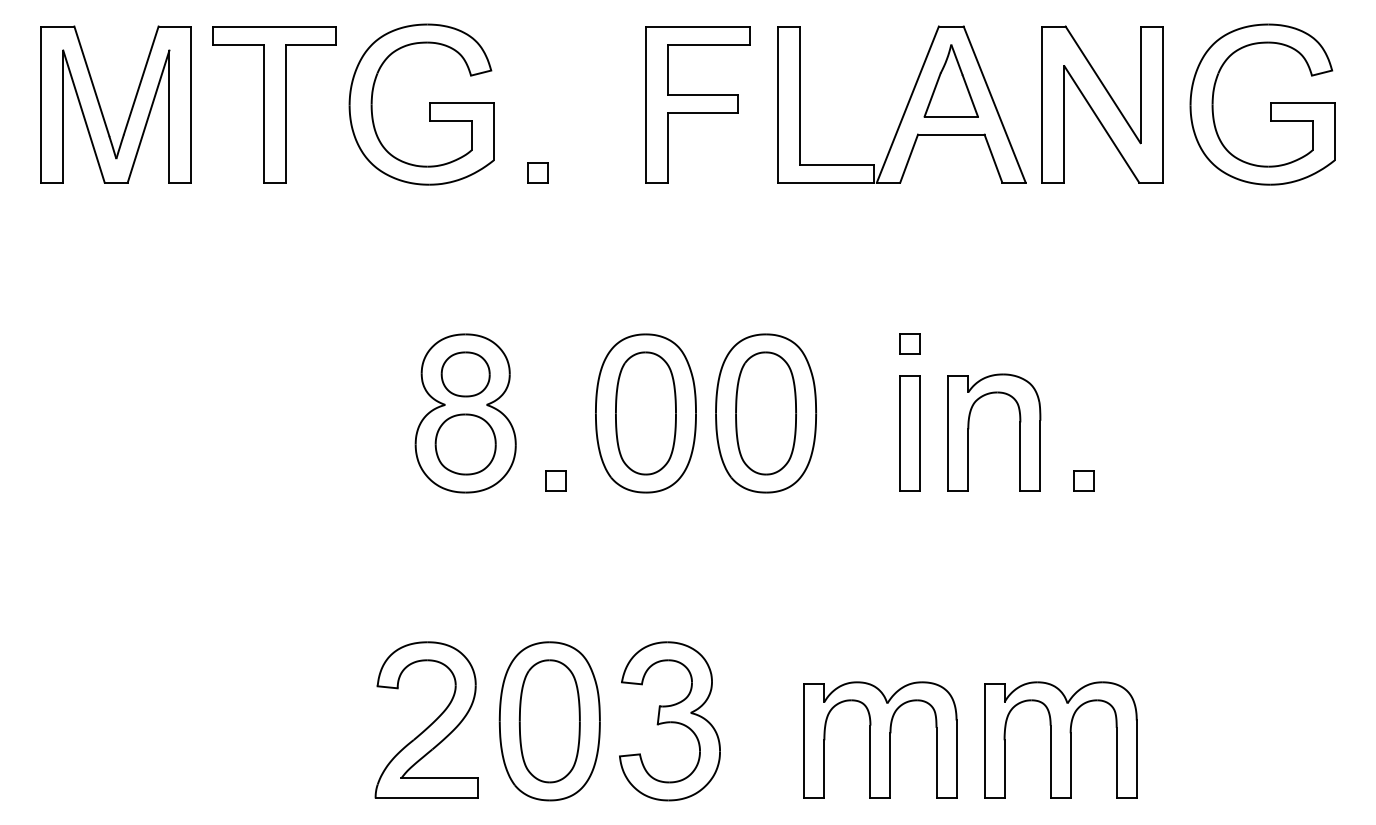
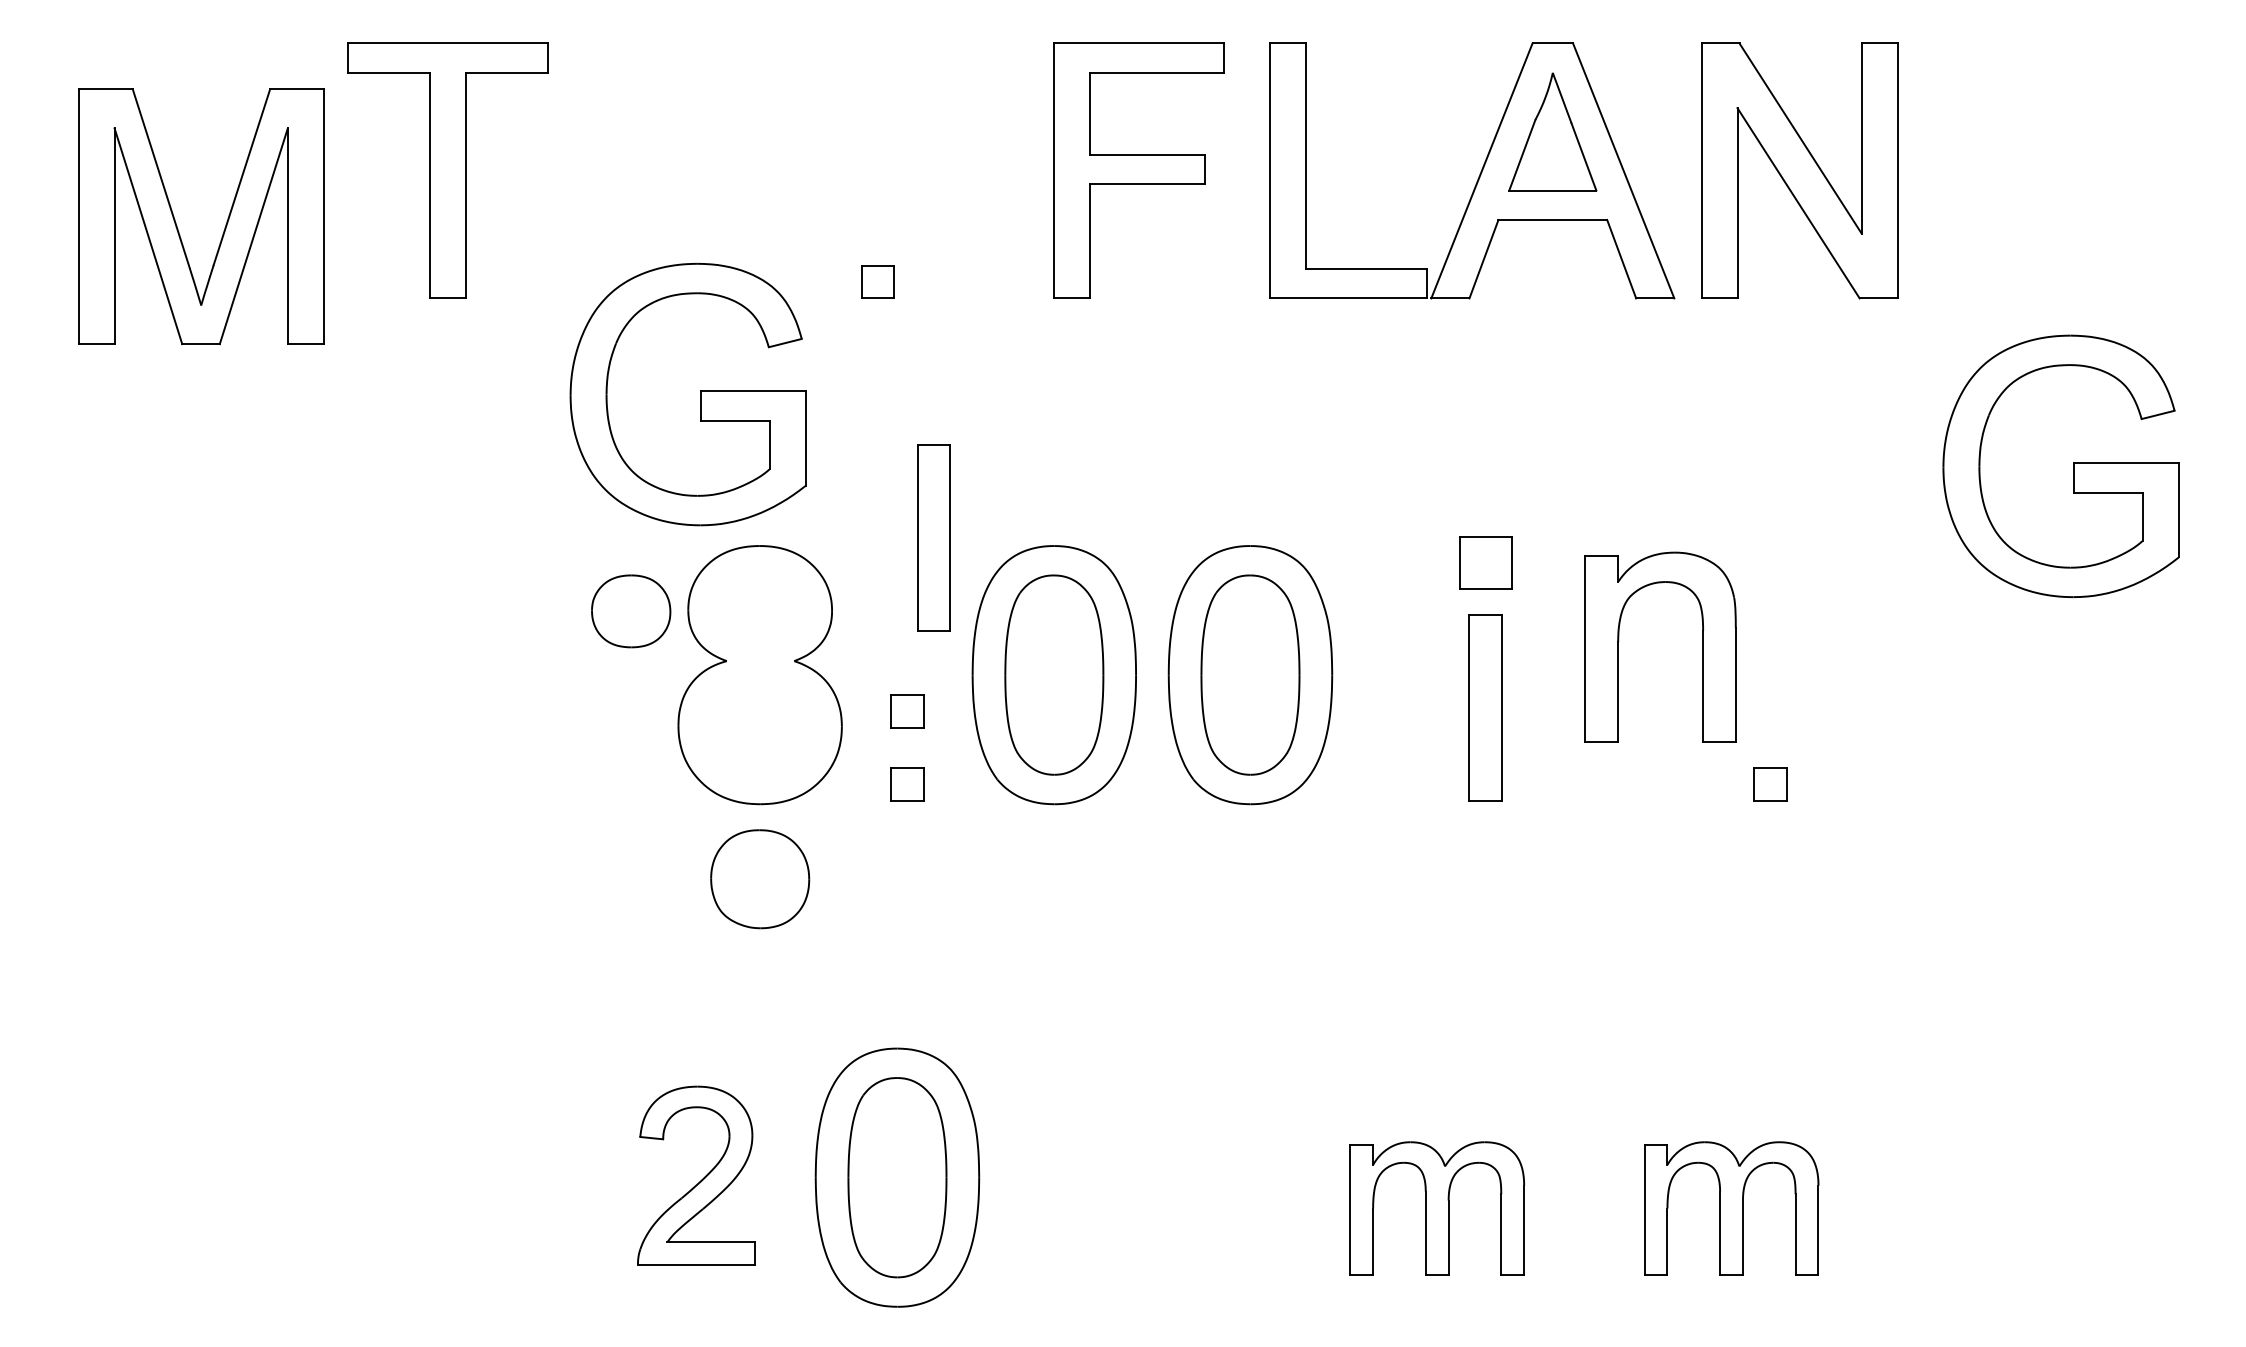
part: (429, 104) -> (700, 394), moved
part: (1270, 104) -> (2073, 466), moved
part: (101, 107) -> (176, 221), moved
part: (571, 329) -> (932, 538), added
part: (909, 343) -> (1484, 560), size x1.6
part: (465, 374) -> (630, 611), moved
part: (1019, 432) -> (1701, 647), moved
part: (555, 435) -> (906, 711), added
part: (465, 444) -> (759, 879), moved
part: (426, 719) -> (696, 1174), size x0.7
part: (669, 721) -> (1092, 1177), removed
part: (880, 739) -> (1437, 1207), size x0.7
part: (1060, 739) -> (1731, 1207), size x0.7

